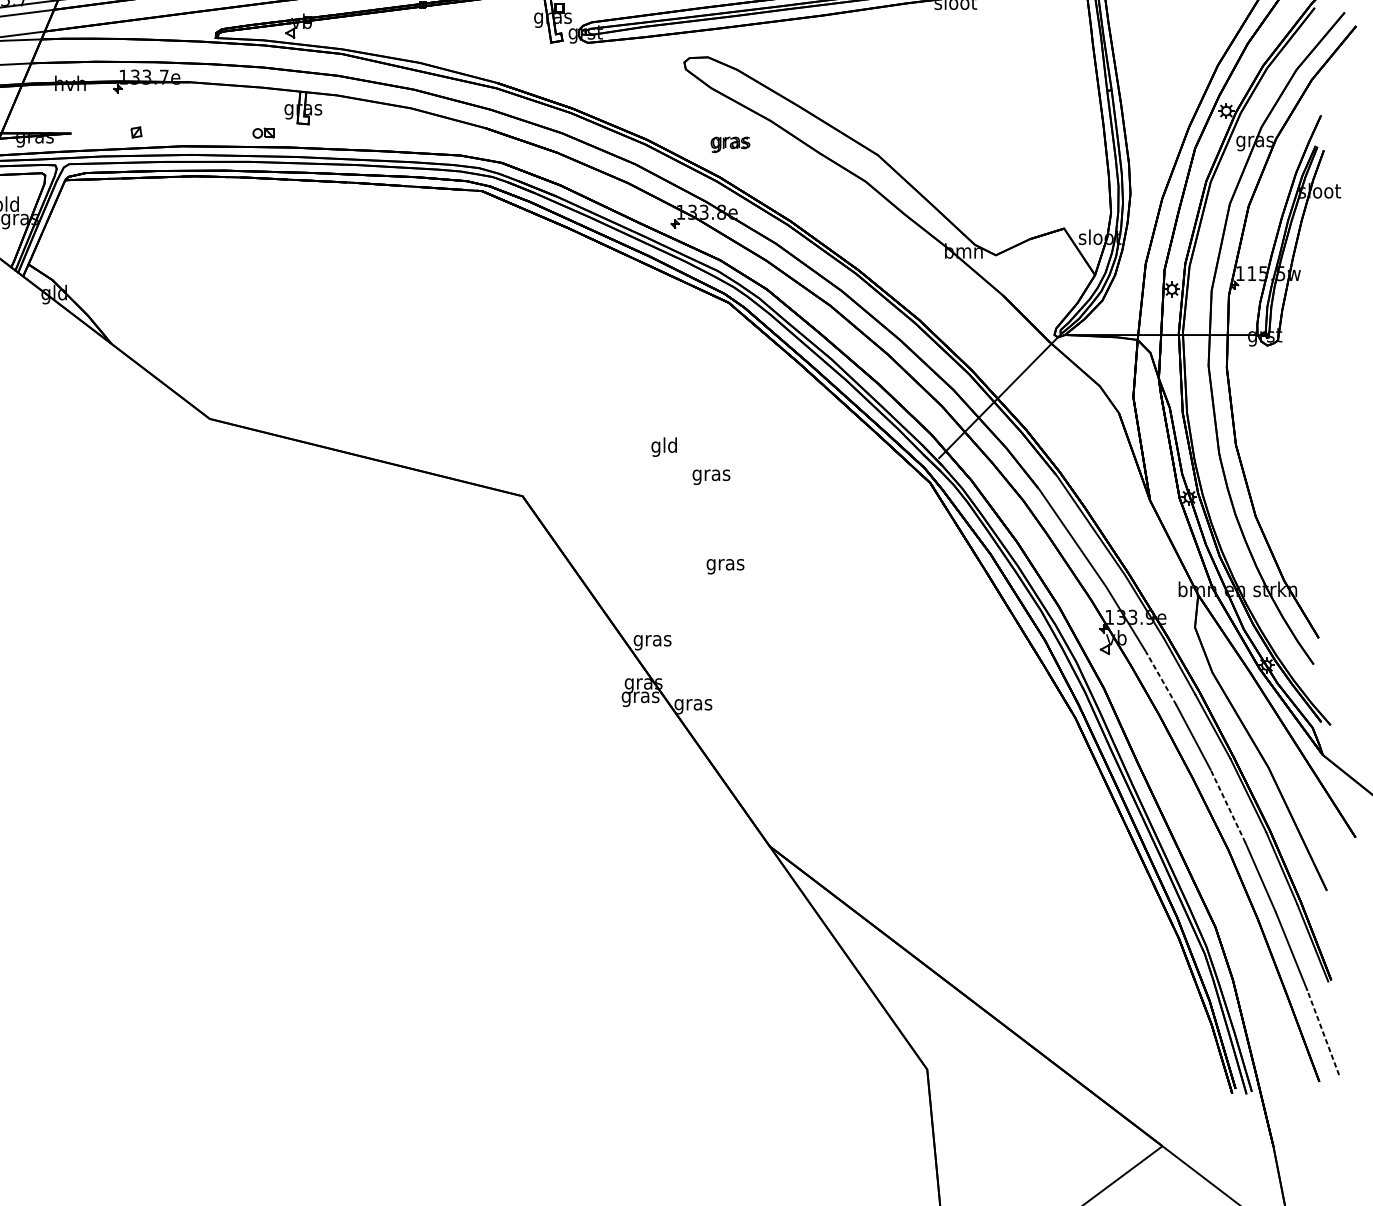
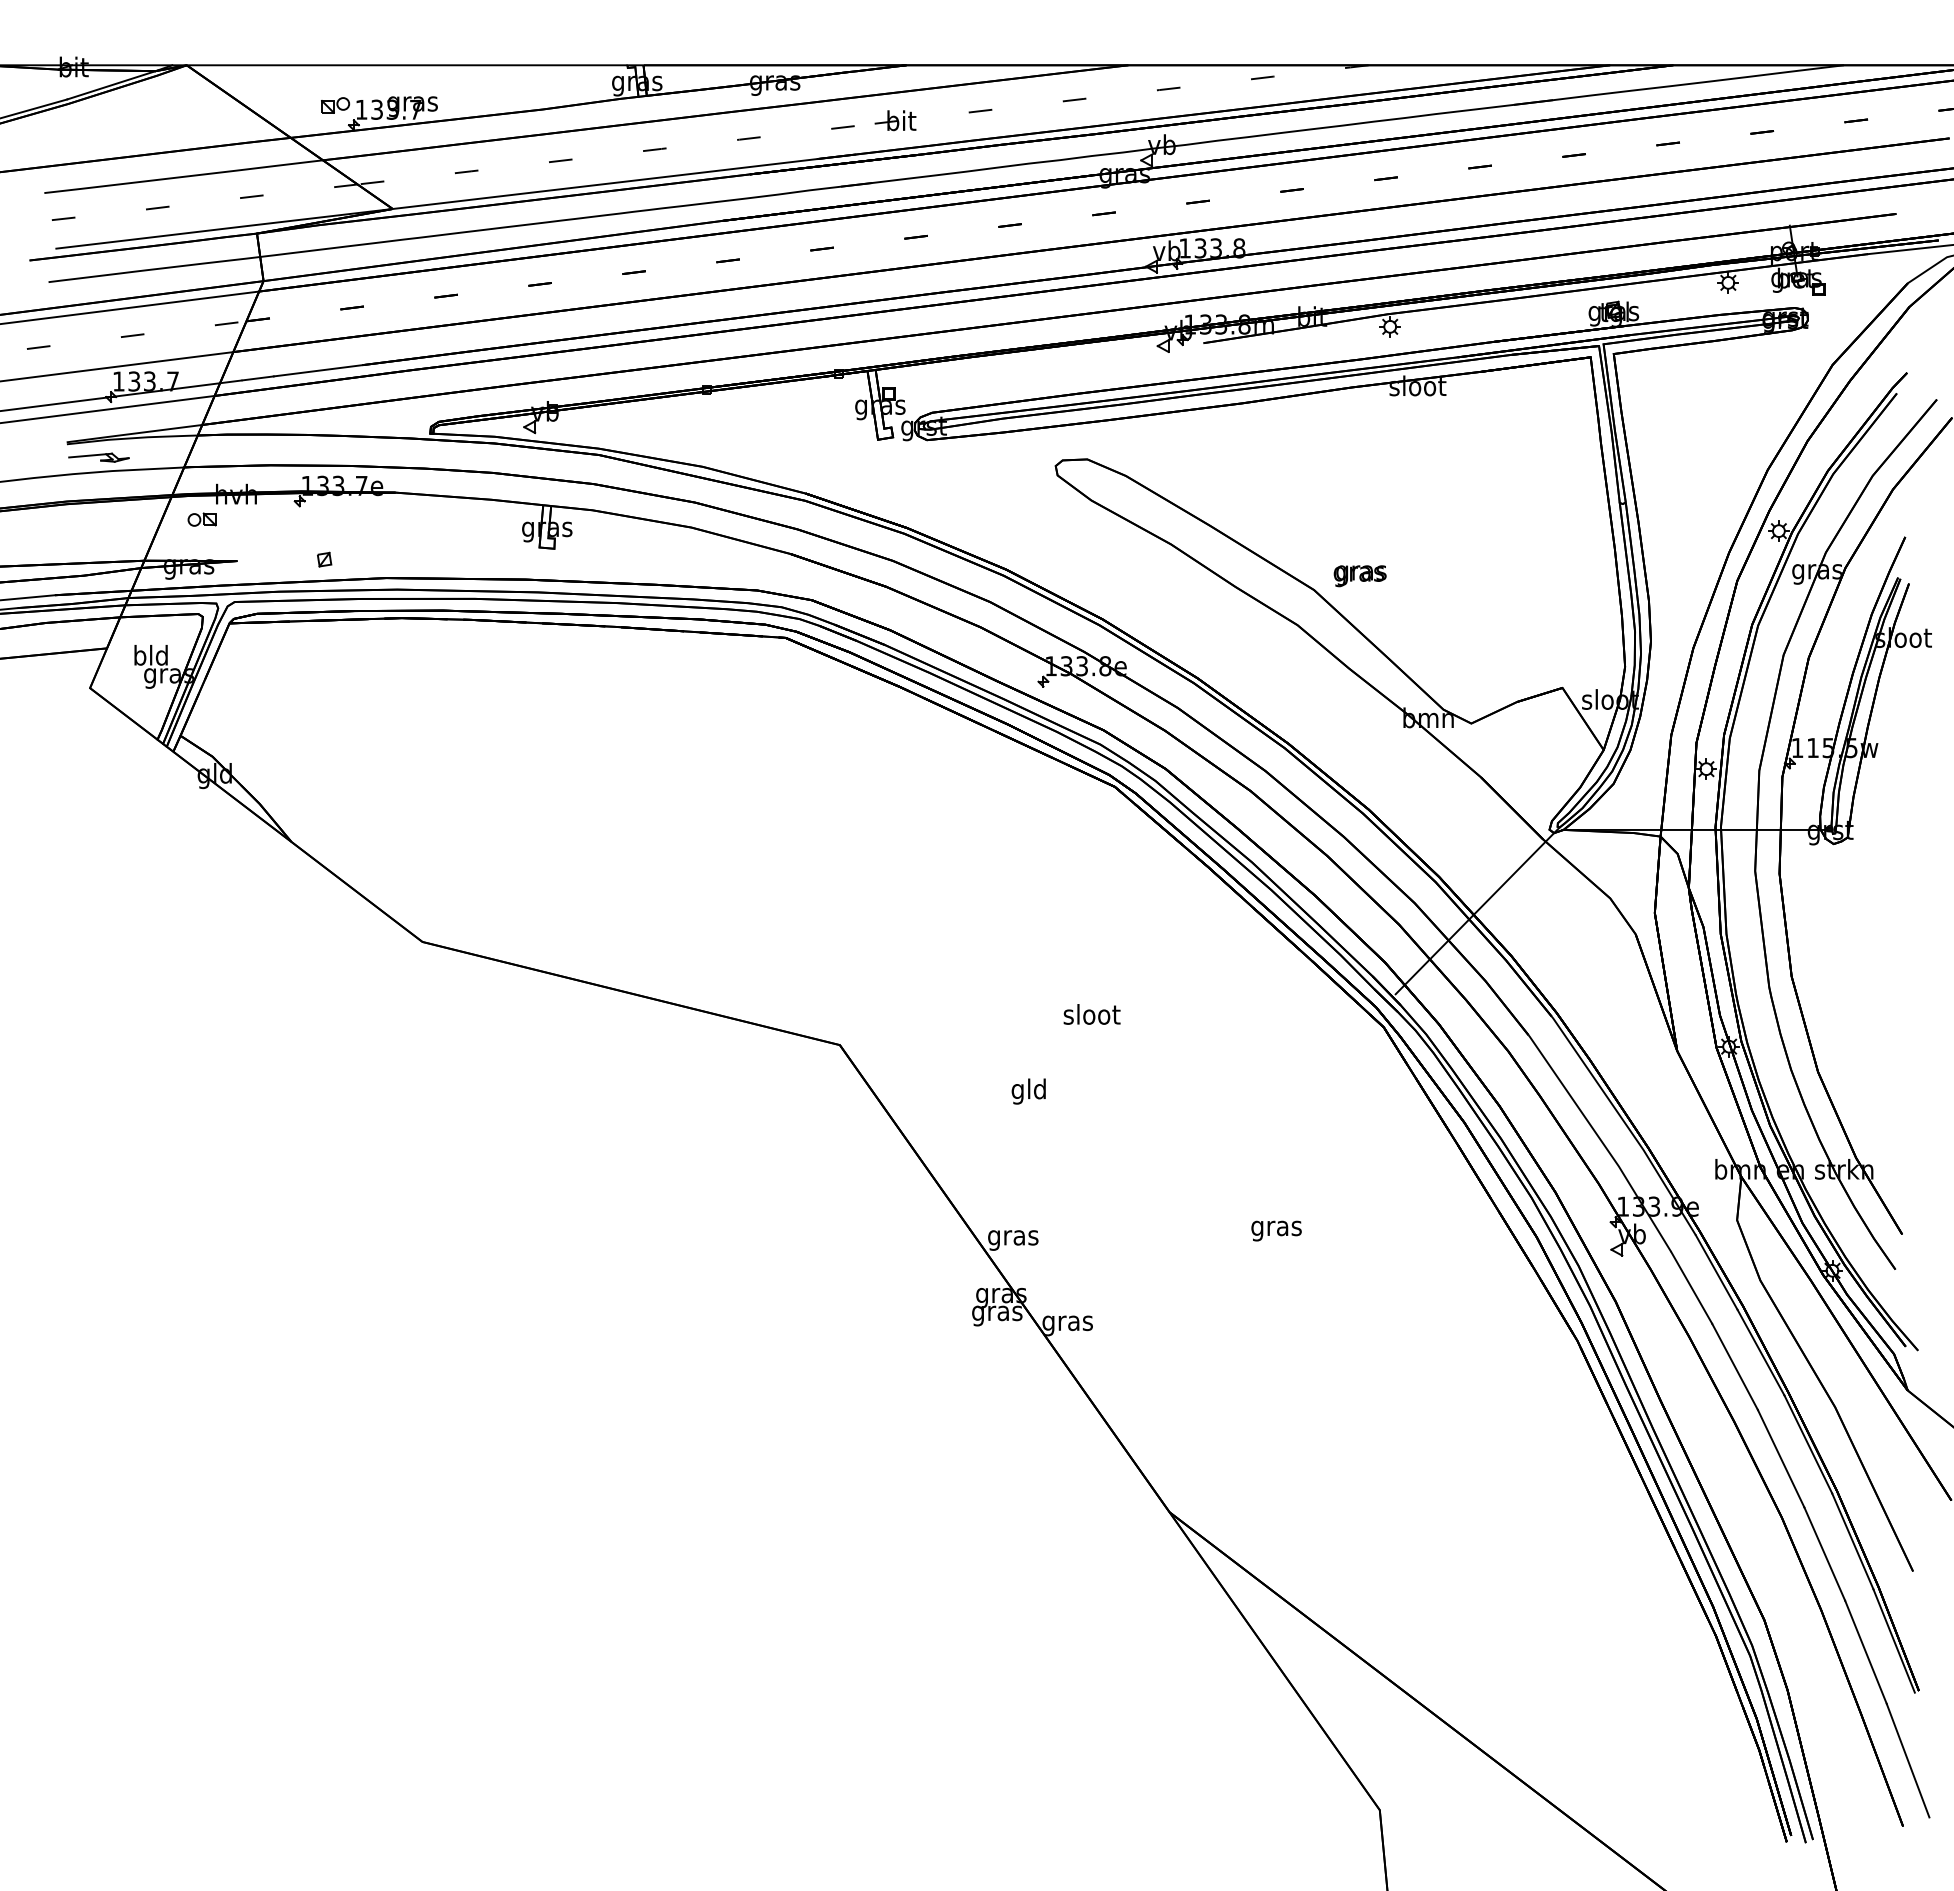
part: (263, 133) -> (201, 519), moved
text: (729, 145) -> (1359, 576), moved
text: (664, 447) -> (1028, 1091), moved
text: (711, 475) -> (1091, 1017), gras -> sloot
text: (725, 566) -> (1276, 1230), moved
line: (1160, 677) -> (1691, 1287), dashed -> solid
line: (1228, 806) -> (1781, 1458), dashed -> solid
line: (1323, 1032) -> (1908, 1760), dashed -> solid

